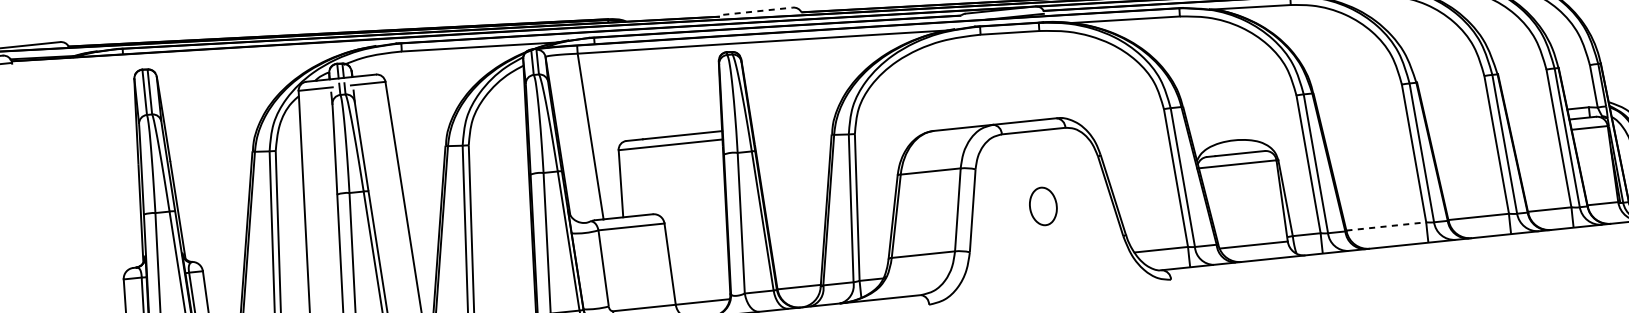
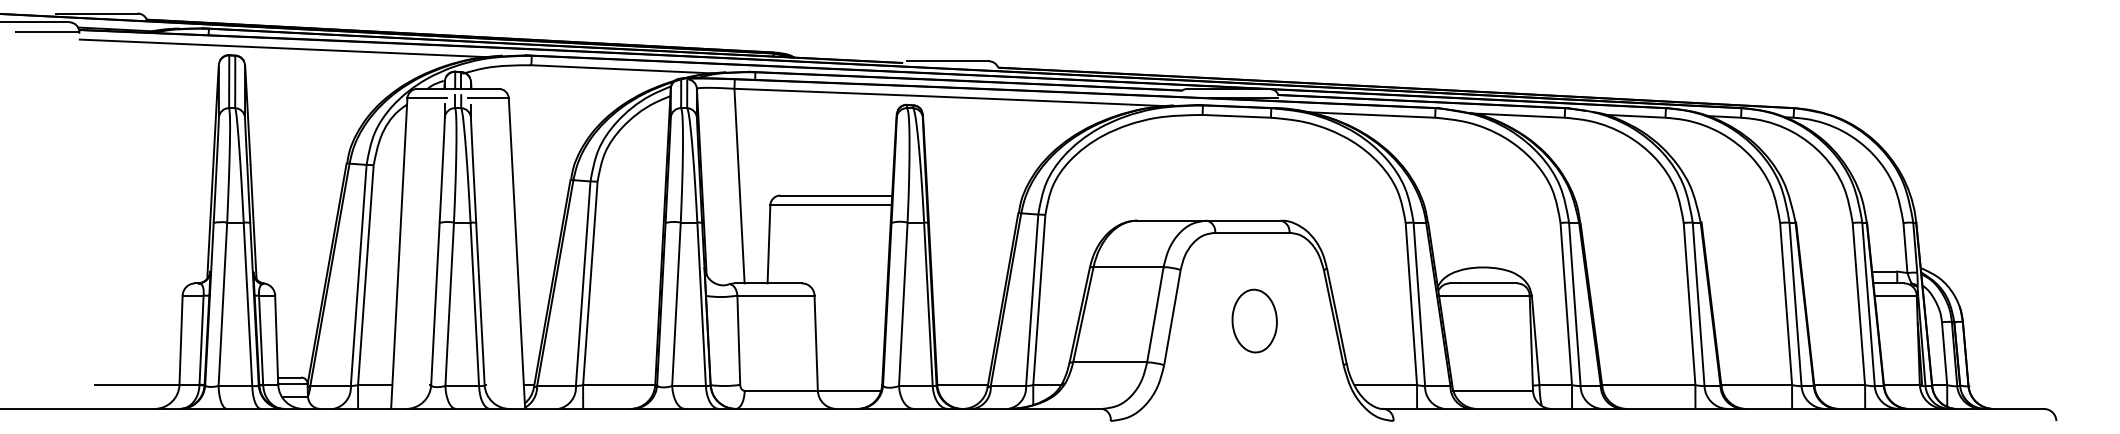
line: (758, 11) -> (948, 61), dashed -> solid
line: (188, 59) -> (283, 48), added
part: (1043, 205) -> (1254, 320), size x1.43
line: (1386, 226) -> (1648, 385), dashed -> solid

